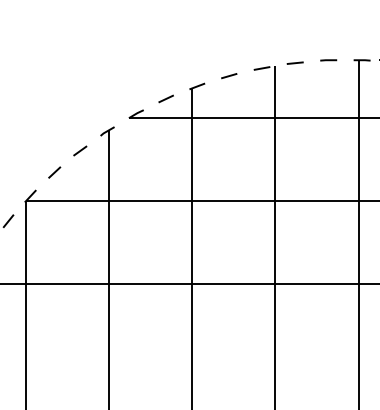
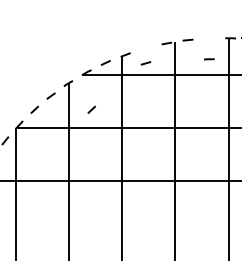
line: (328, 60) -> (209, 59), moved
line: (228, 76) -> (145, 63), moved
line: (143, 172) -> (91, 109), added

